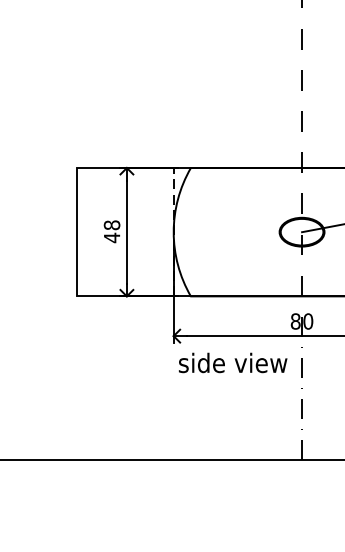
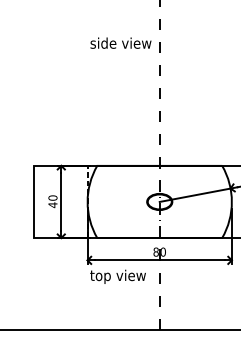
text: (111, 224) -> (52, 197), 48 -> 40
text: (232, 364) -> (120, 276), side view -> top view

